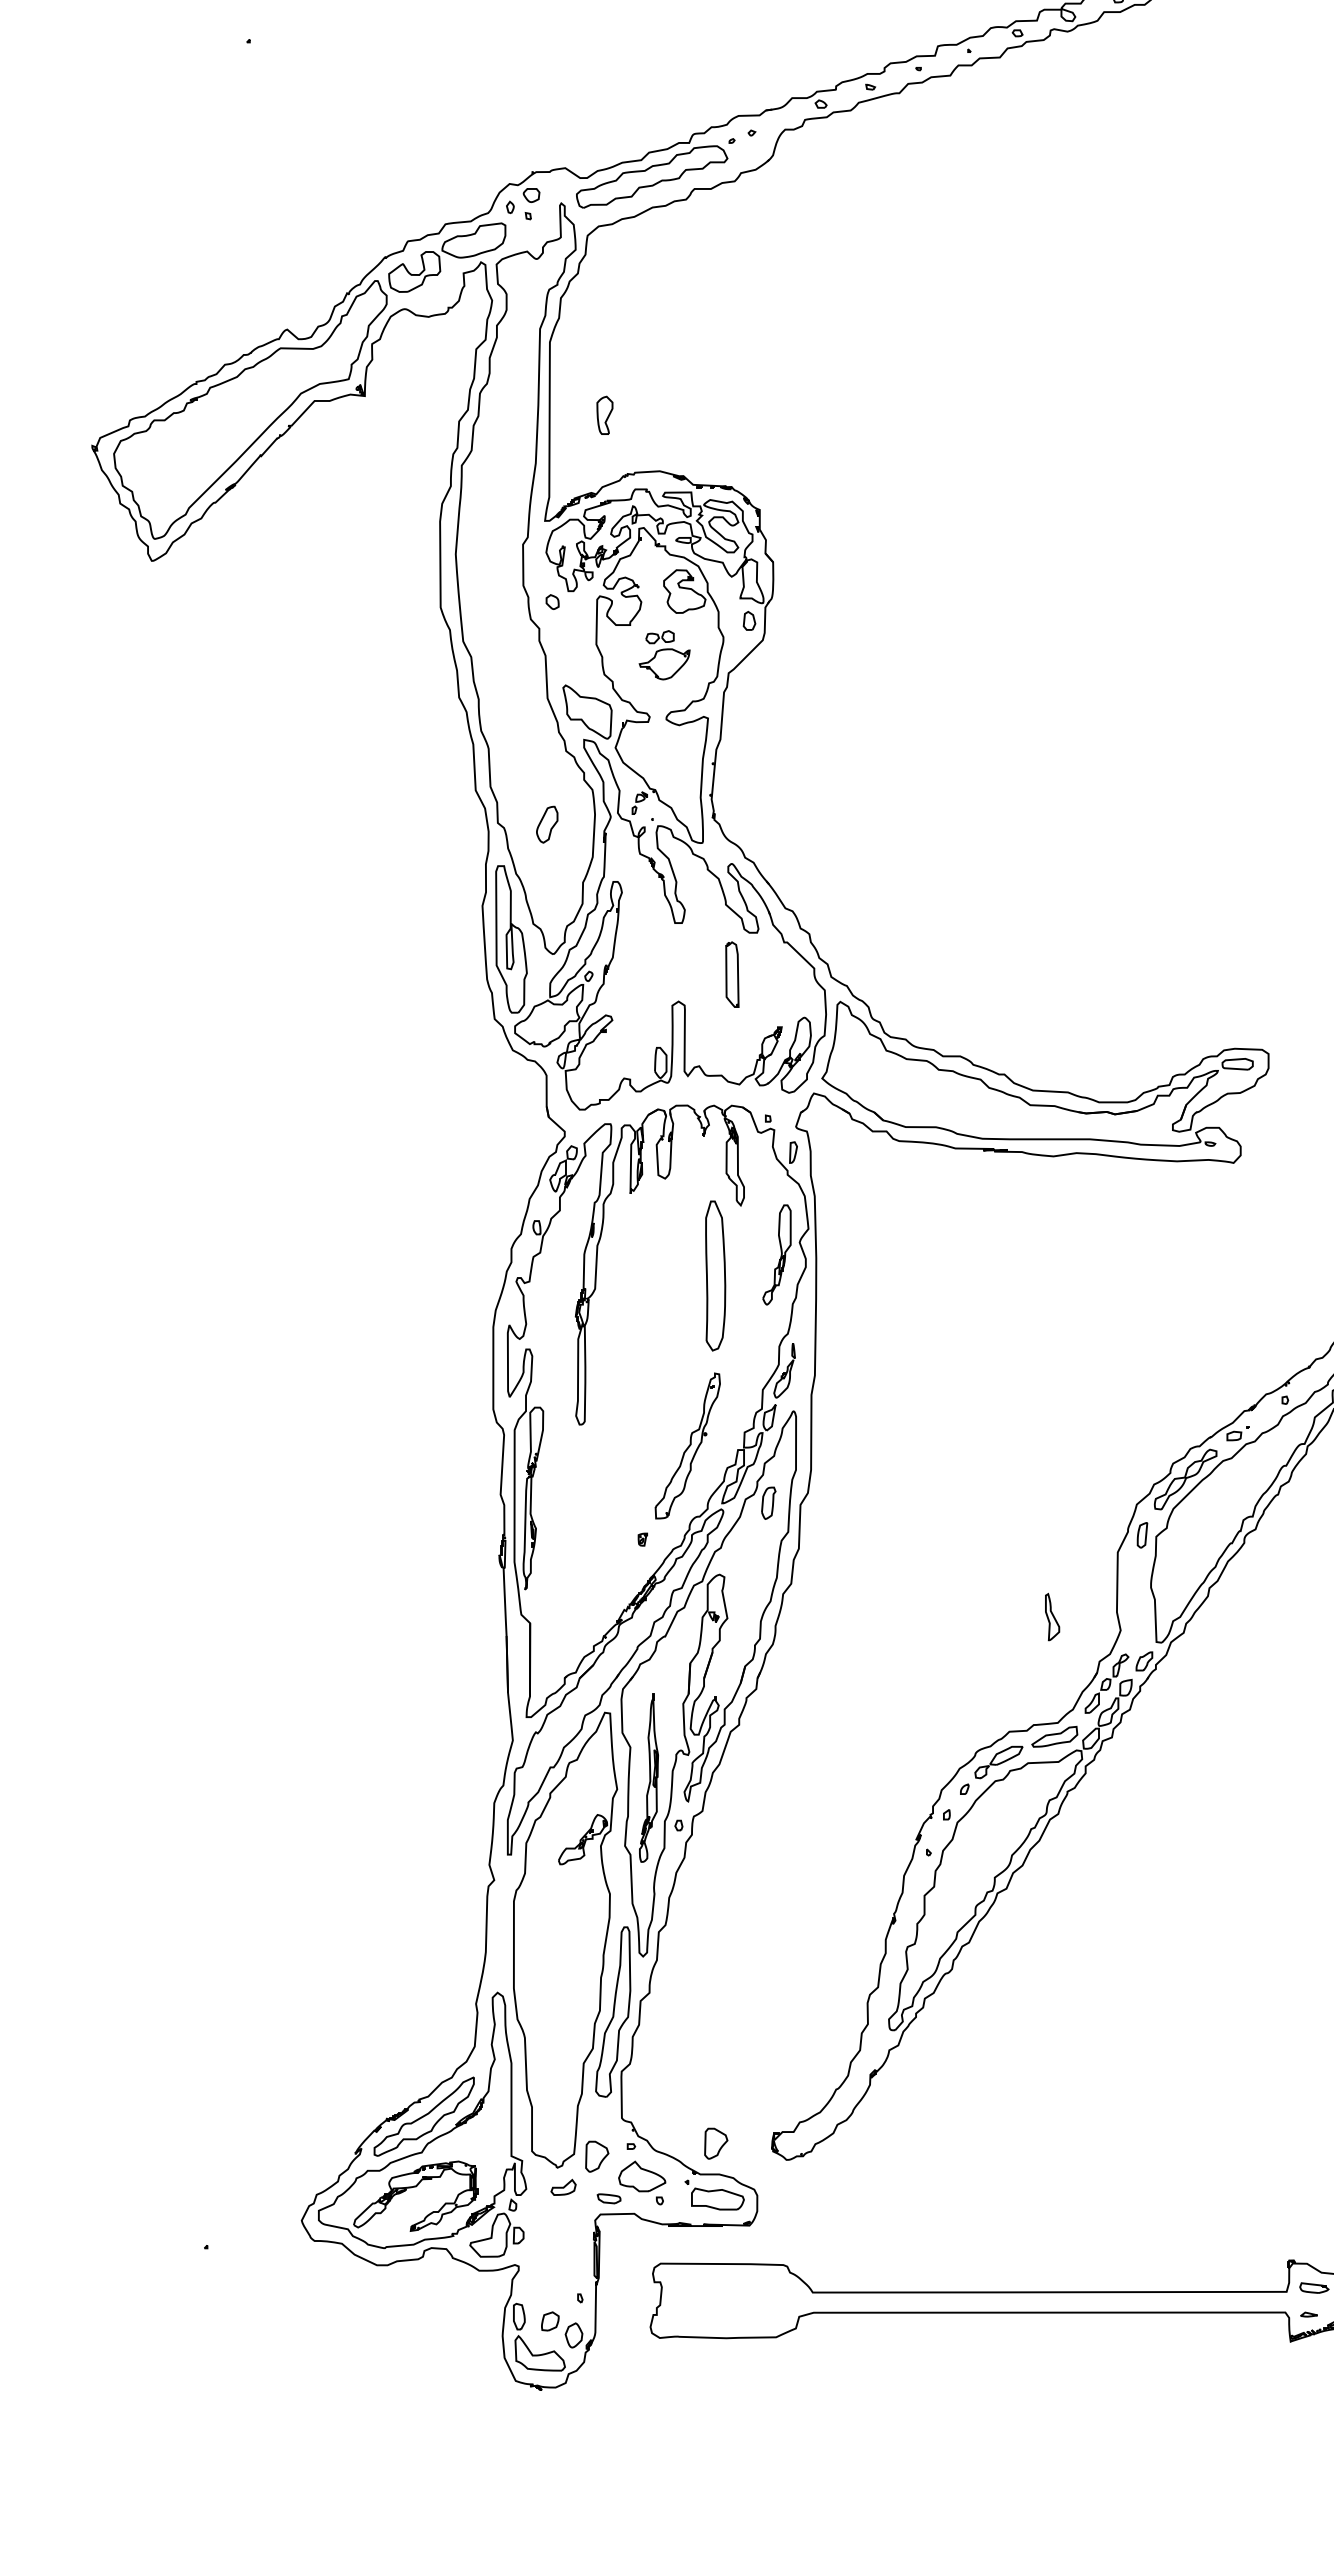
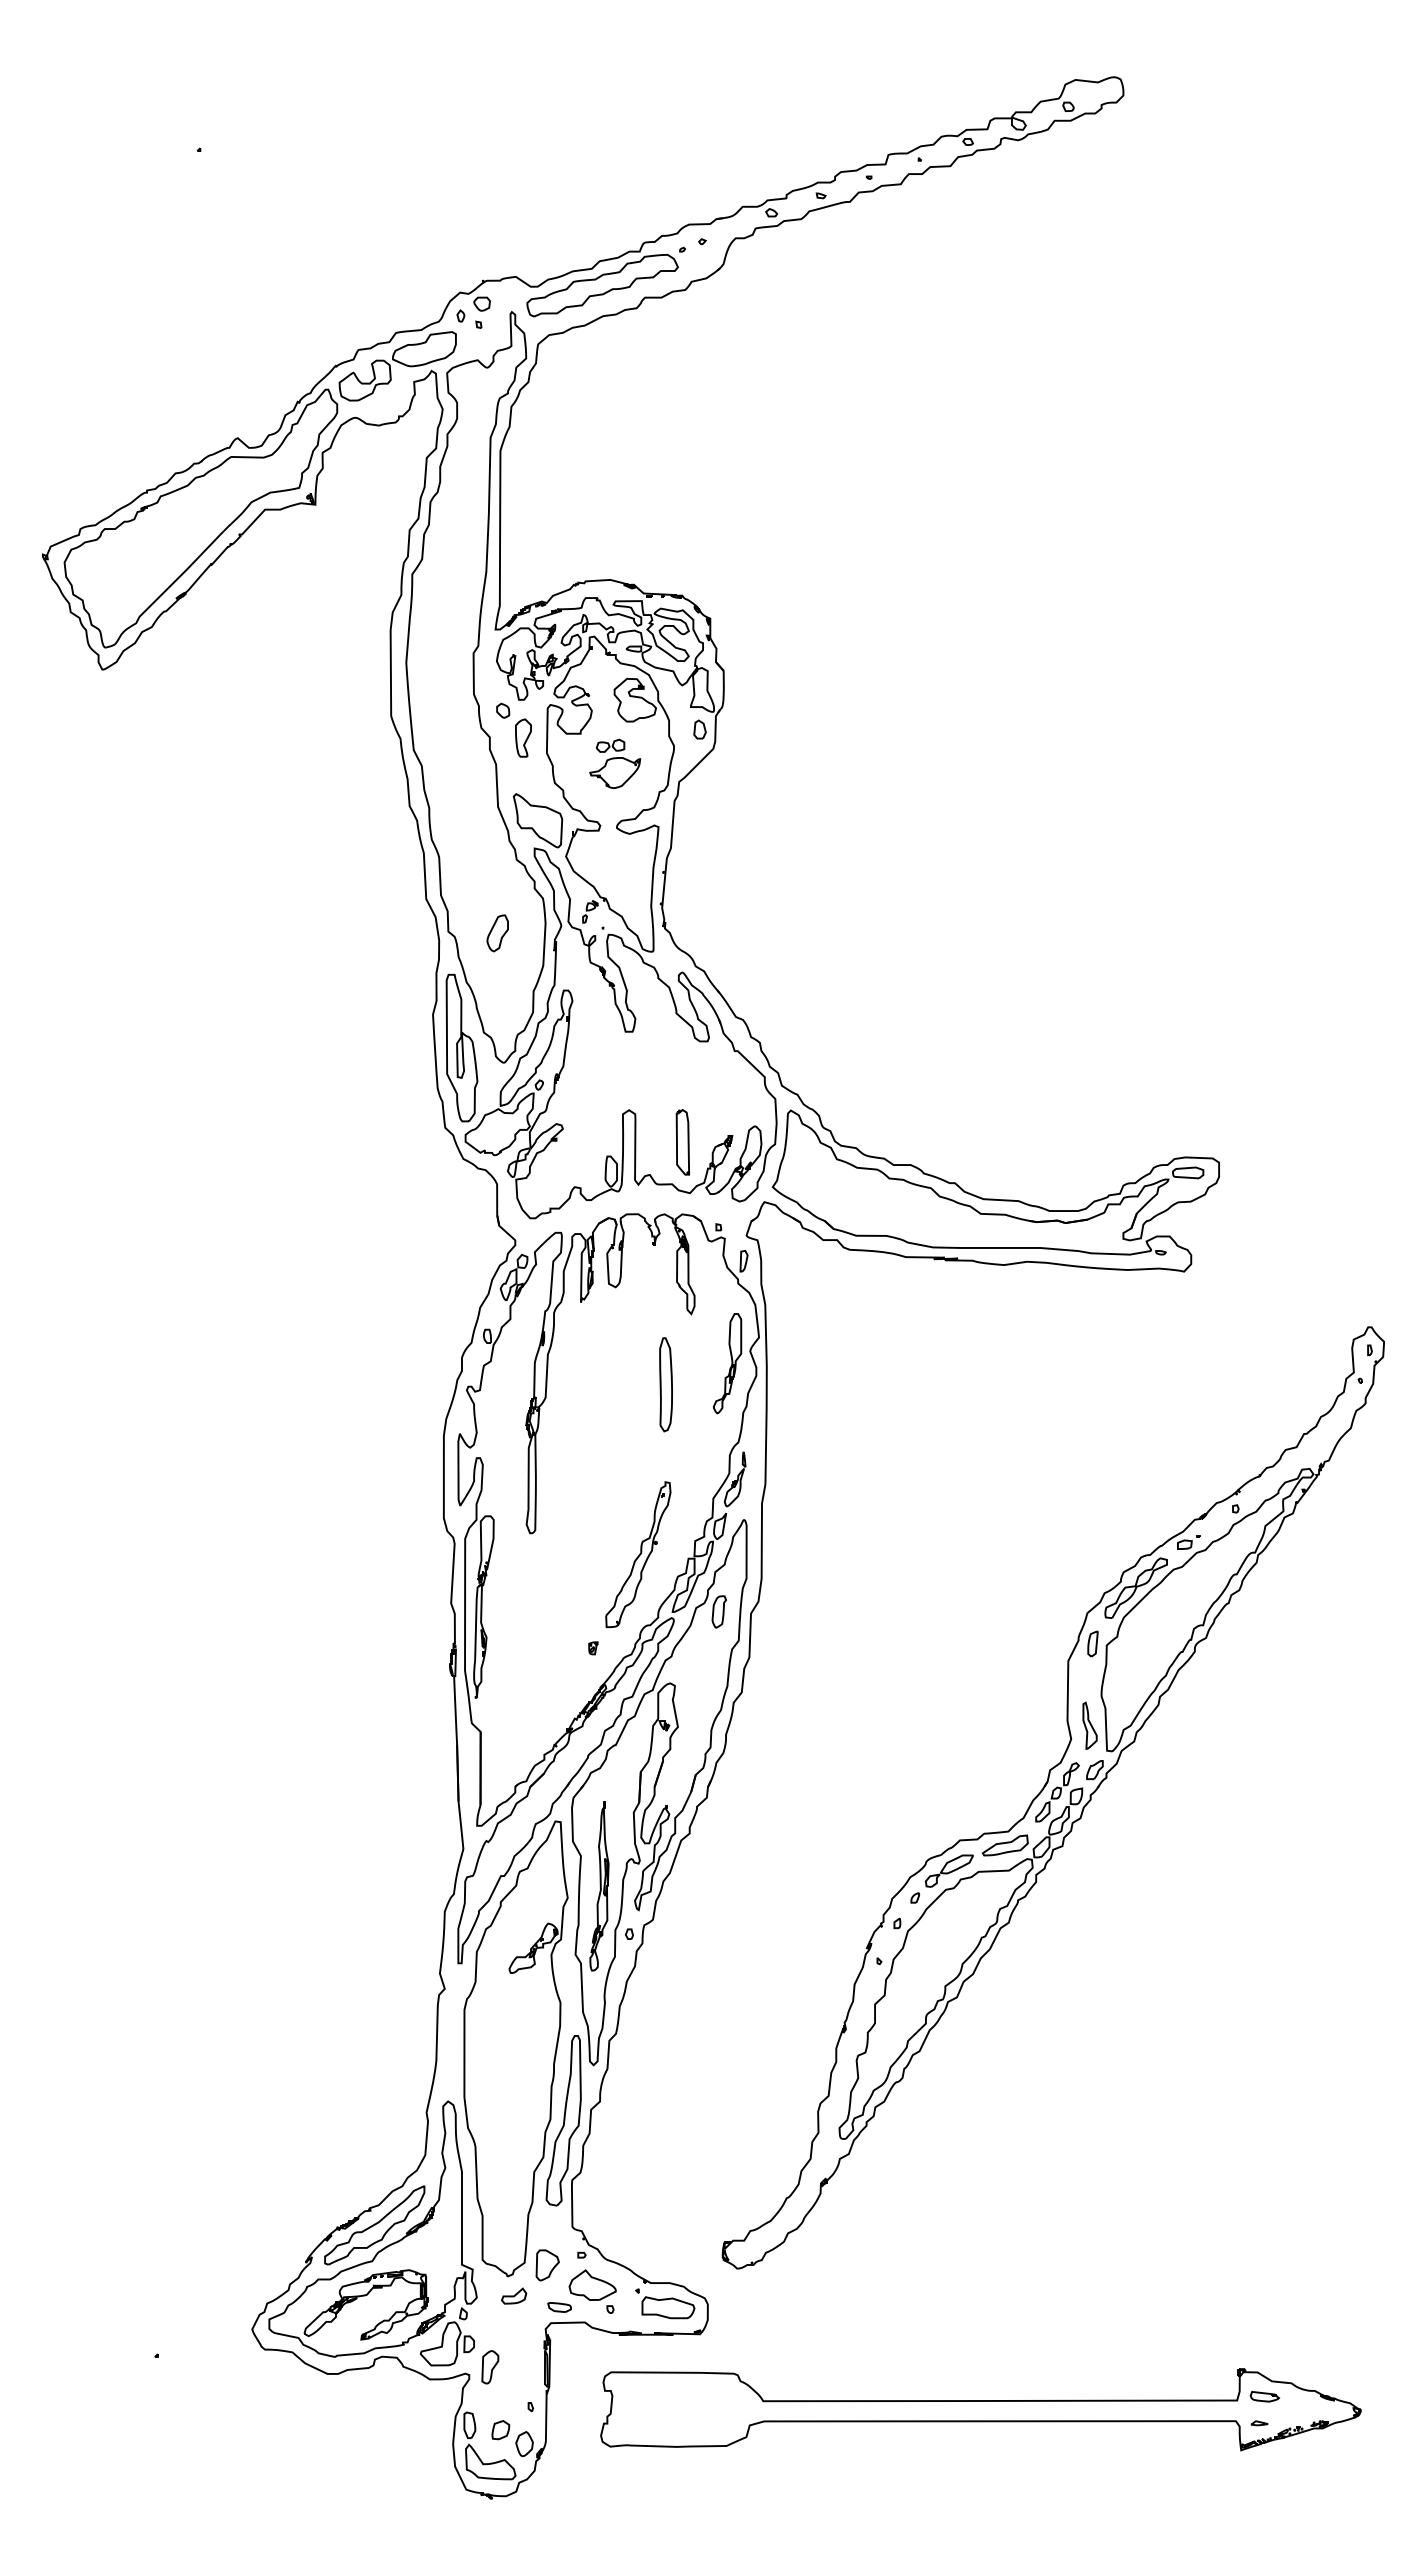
part: (604, 414) -> (523, 737), moved
part: (731, 974) -> (682, 1142), moved
part: (714, 1275) -> (665, 1384), size x0.62
part: (1051, 1616) -> (1089, 1725), moved
part: (715, 2143) -> (666, 2252), removed
part: (539, 2258) -> (490, 2367), added

